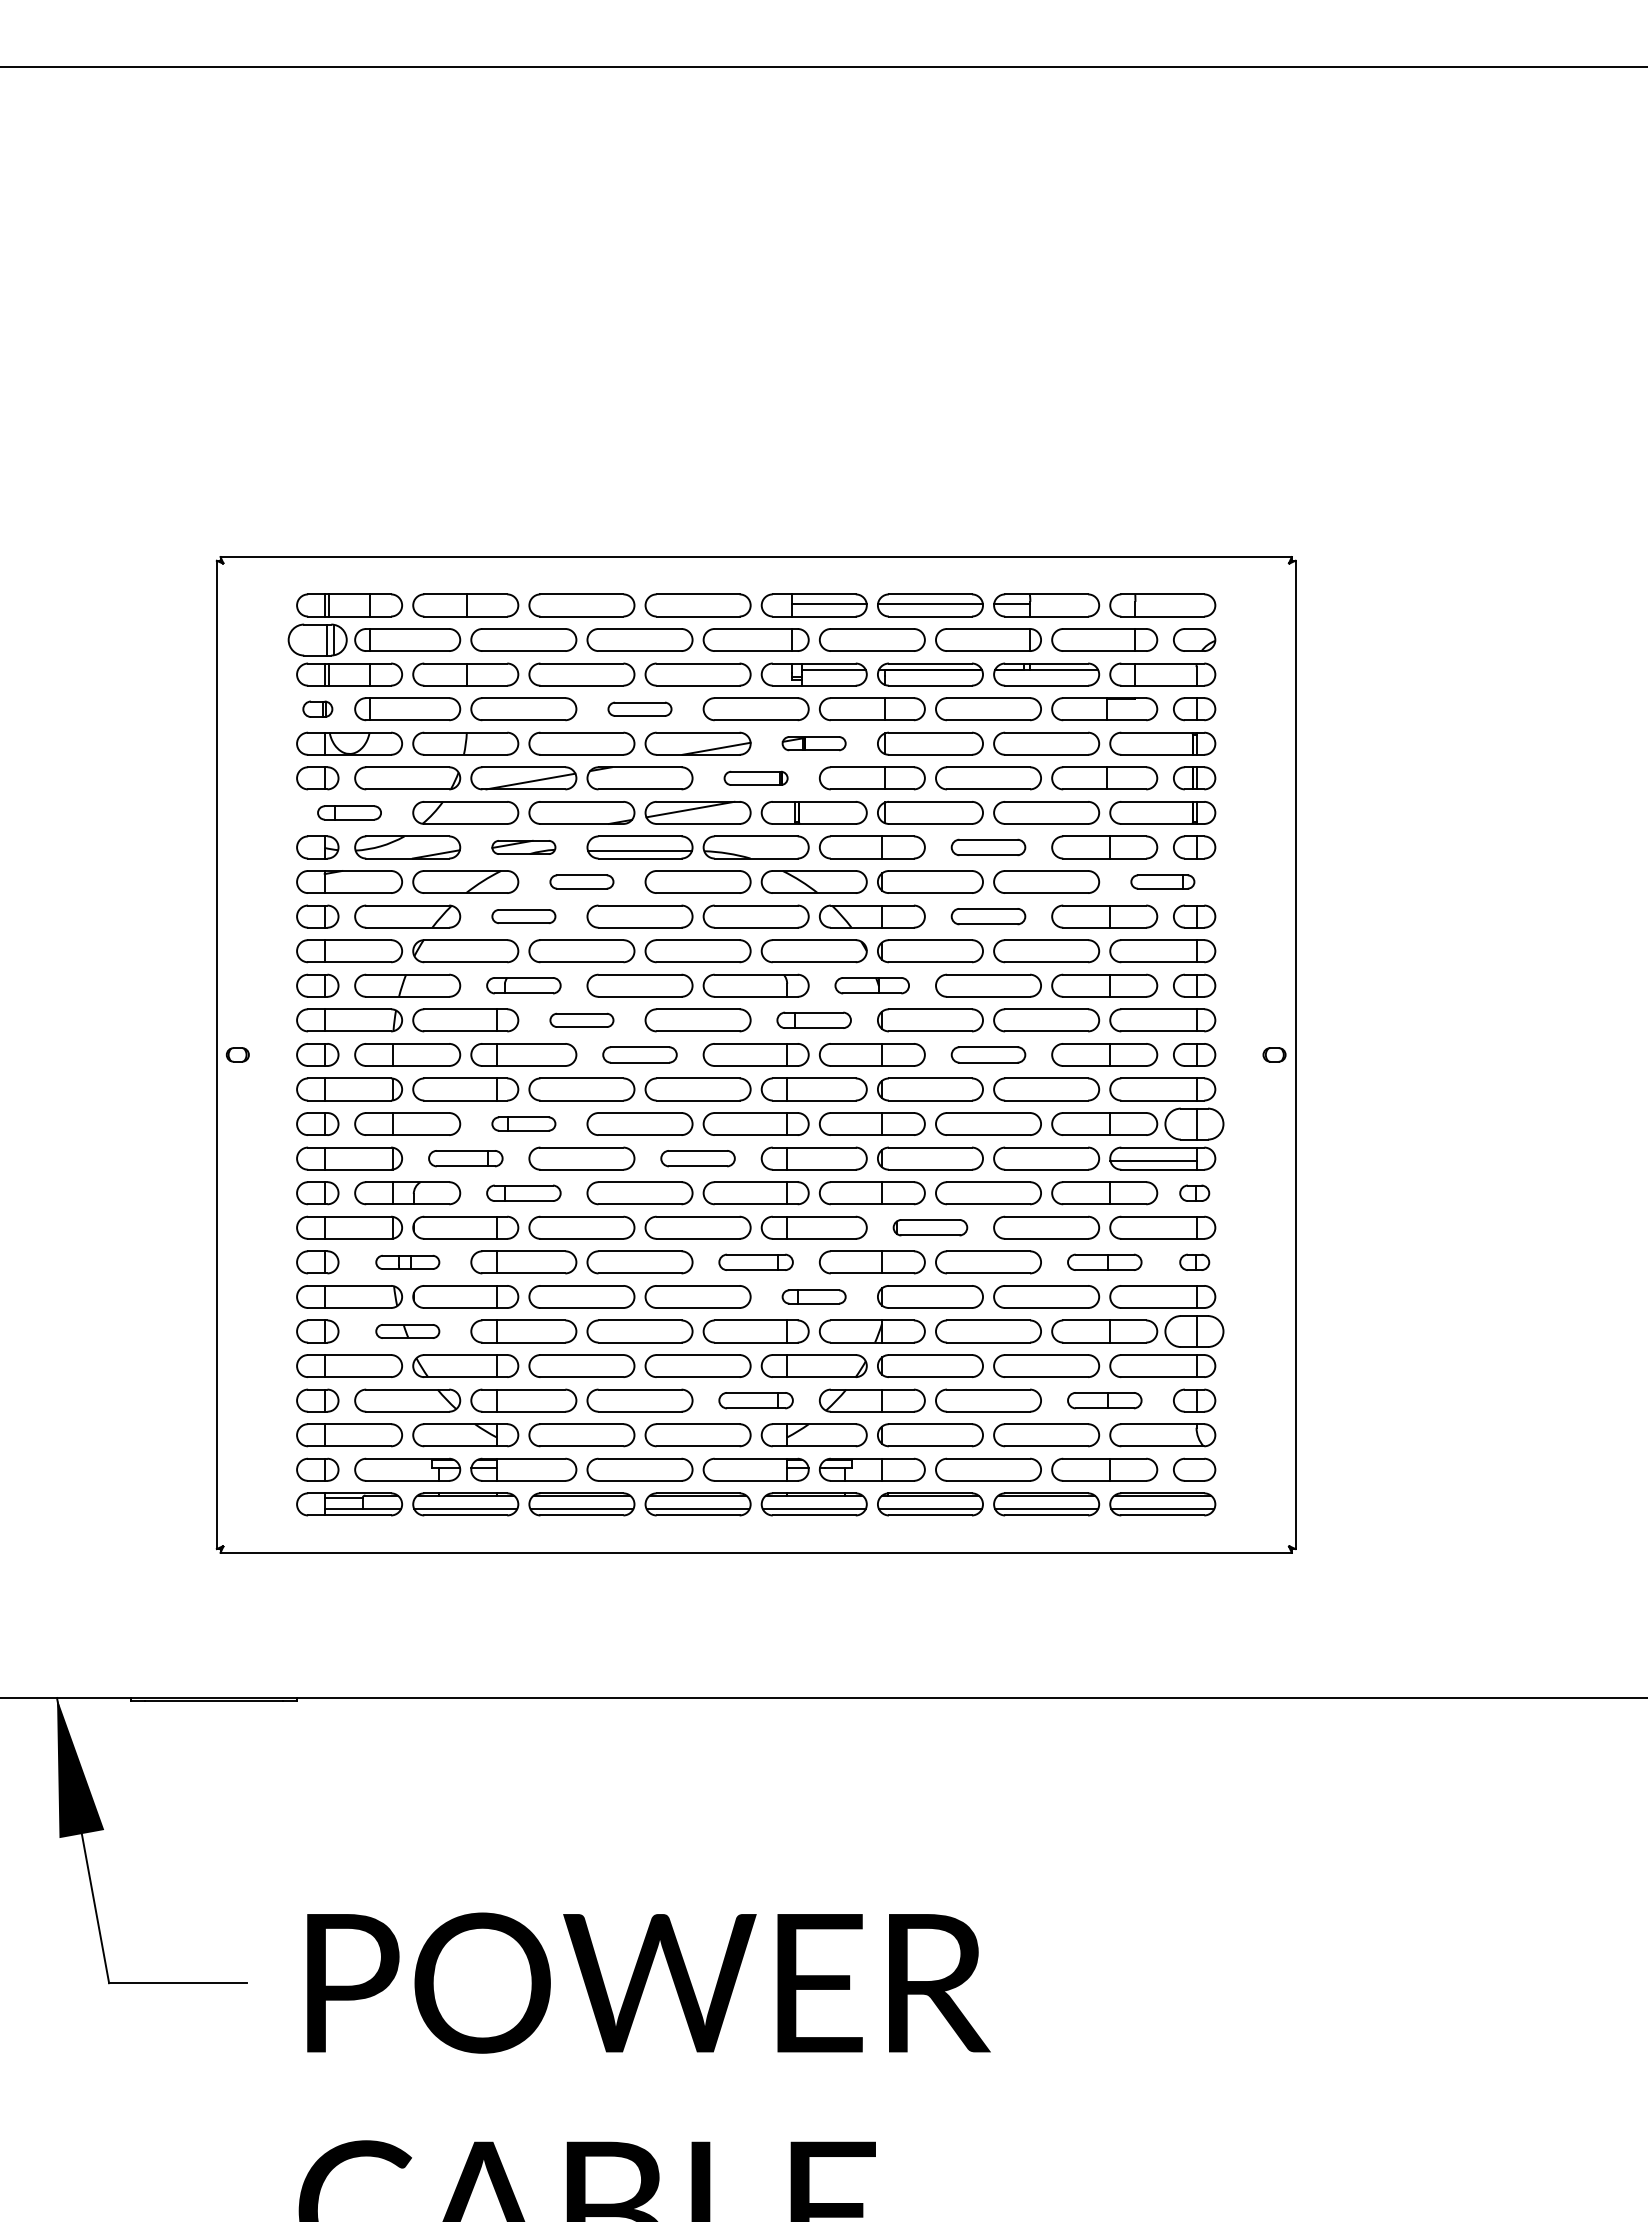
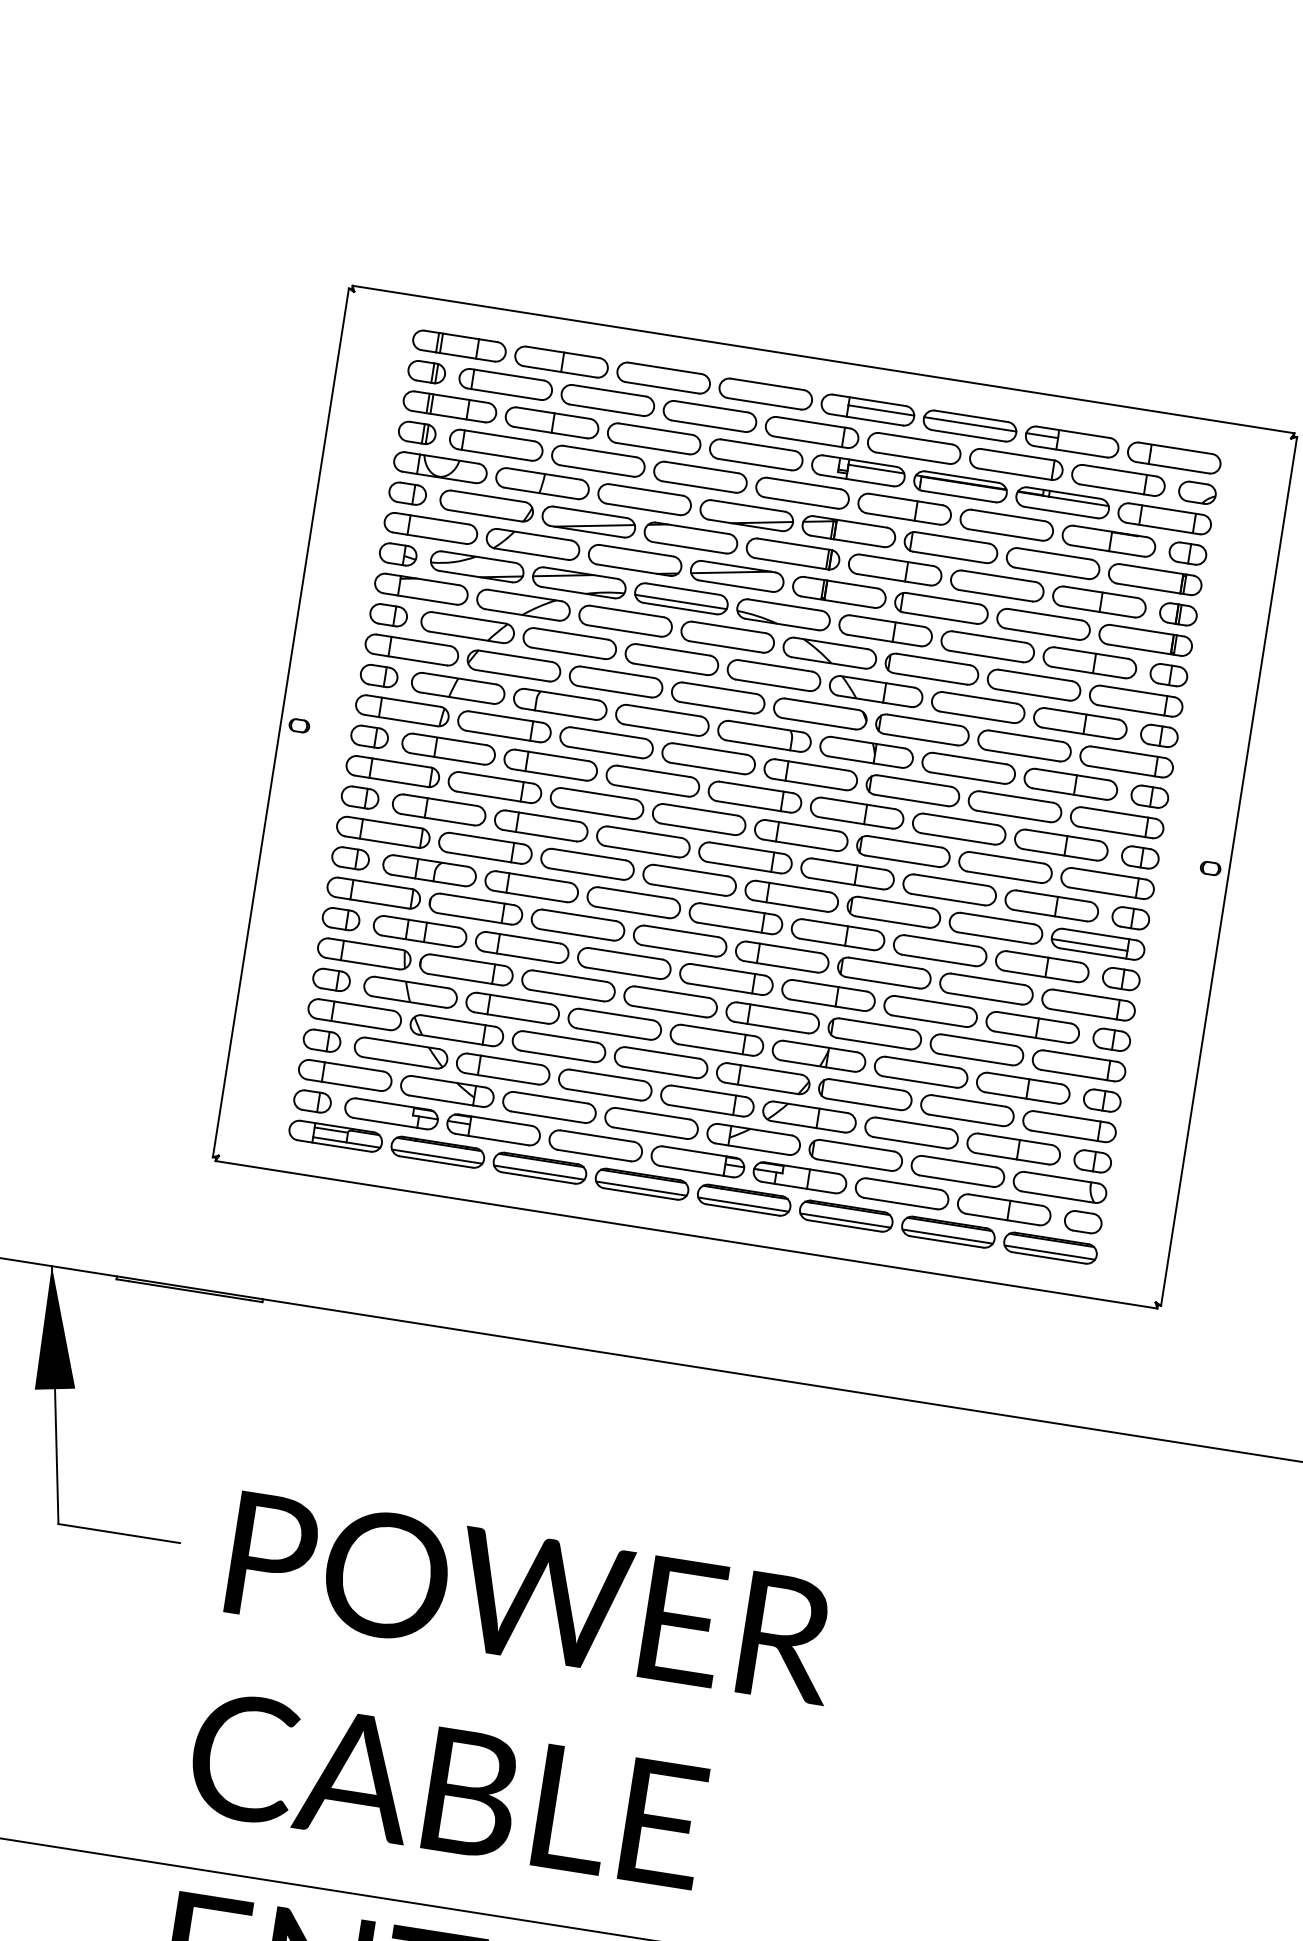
part: (317, 639) -> (426, 371), size x0.71
part: (317, 709) -> (416, 433), size x1.43
part: (639, 709) -> (699, 477), size x1.67
part: (813, 743) -> (848, 531), size x1.67
part: (755, 778) -> (792, 554), size x1.67
part: (349, 812) -> (430, 528), size x1.67
part: (523, 847) -> (579, 582), size x1.67
part: (988, 847) -> (987, 646), size x1.43
part: (581, 881) -> (625, 620), size x1.67
part: (1162, 881) -> (1136, 700), size x1.67
part: (523, 916) -> (569, 643), size x1.67
part: (988, 916) -> (978, 707), size x1.43
part: (523, 985) -> (560, 704), size x1.43
part: (871, 985) -> (865, 752), size x1.43
part: (581, 1020) -> (606, 742), size x1.67
part: (813, 1020) -> (810, 774), size x1.43
part: (639, 1054) -> (652, 780), size x1.43
part: (988, 1054) -> (959, 828), size x1.43
part: (523, 1123) -> (541, 825), size x1.67
part: (1194, 1123) -> (1130, 917), size x0.71
part: (465, 1158) -> (485, 848), size x1.43
part: (697, 1158) -> (689, 880), size x1.43
part: (523, 1193) -> (531, 886), size x1.43
part: (1194, 1193) -> (1121, 979), size x1.43
part: (930, 1227) -> (884, 972), size x1.43
part: (407, 1262) -> (419, 931), size x1.67
part: (755, 1262) -> (725, 979), size x1.43
part: (1104, 1262) -> (1032, 1027), size x1.43
part: (1194, 1262) -> (1111, 1039), size x1.43
part: (813, 1296) -> (772, 1017), size x1.67
part: (407, 1331) -> (410, 992), size x1.67
part: (1194, 1331) -> (1102, 1100), size x0.71
part: (755, 1400) -> (706, 1100), size x1.43
part: (1104, 1400) -> (1013, 1148), size x1.43

